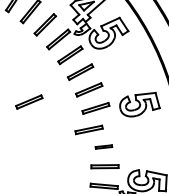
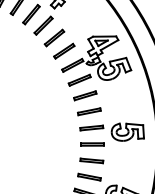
part: (29, 101) -> (38, 111), removed
line: (88, 129) -> (92, 144), moved
part: (103, 146) -> (91, 160), size x1.67

